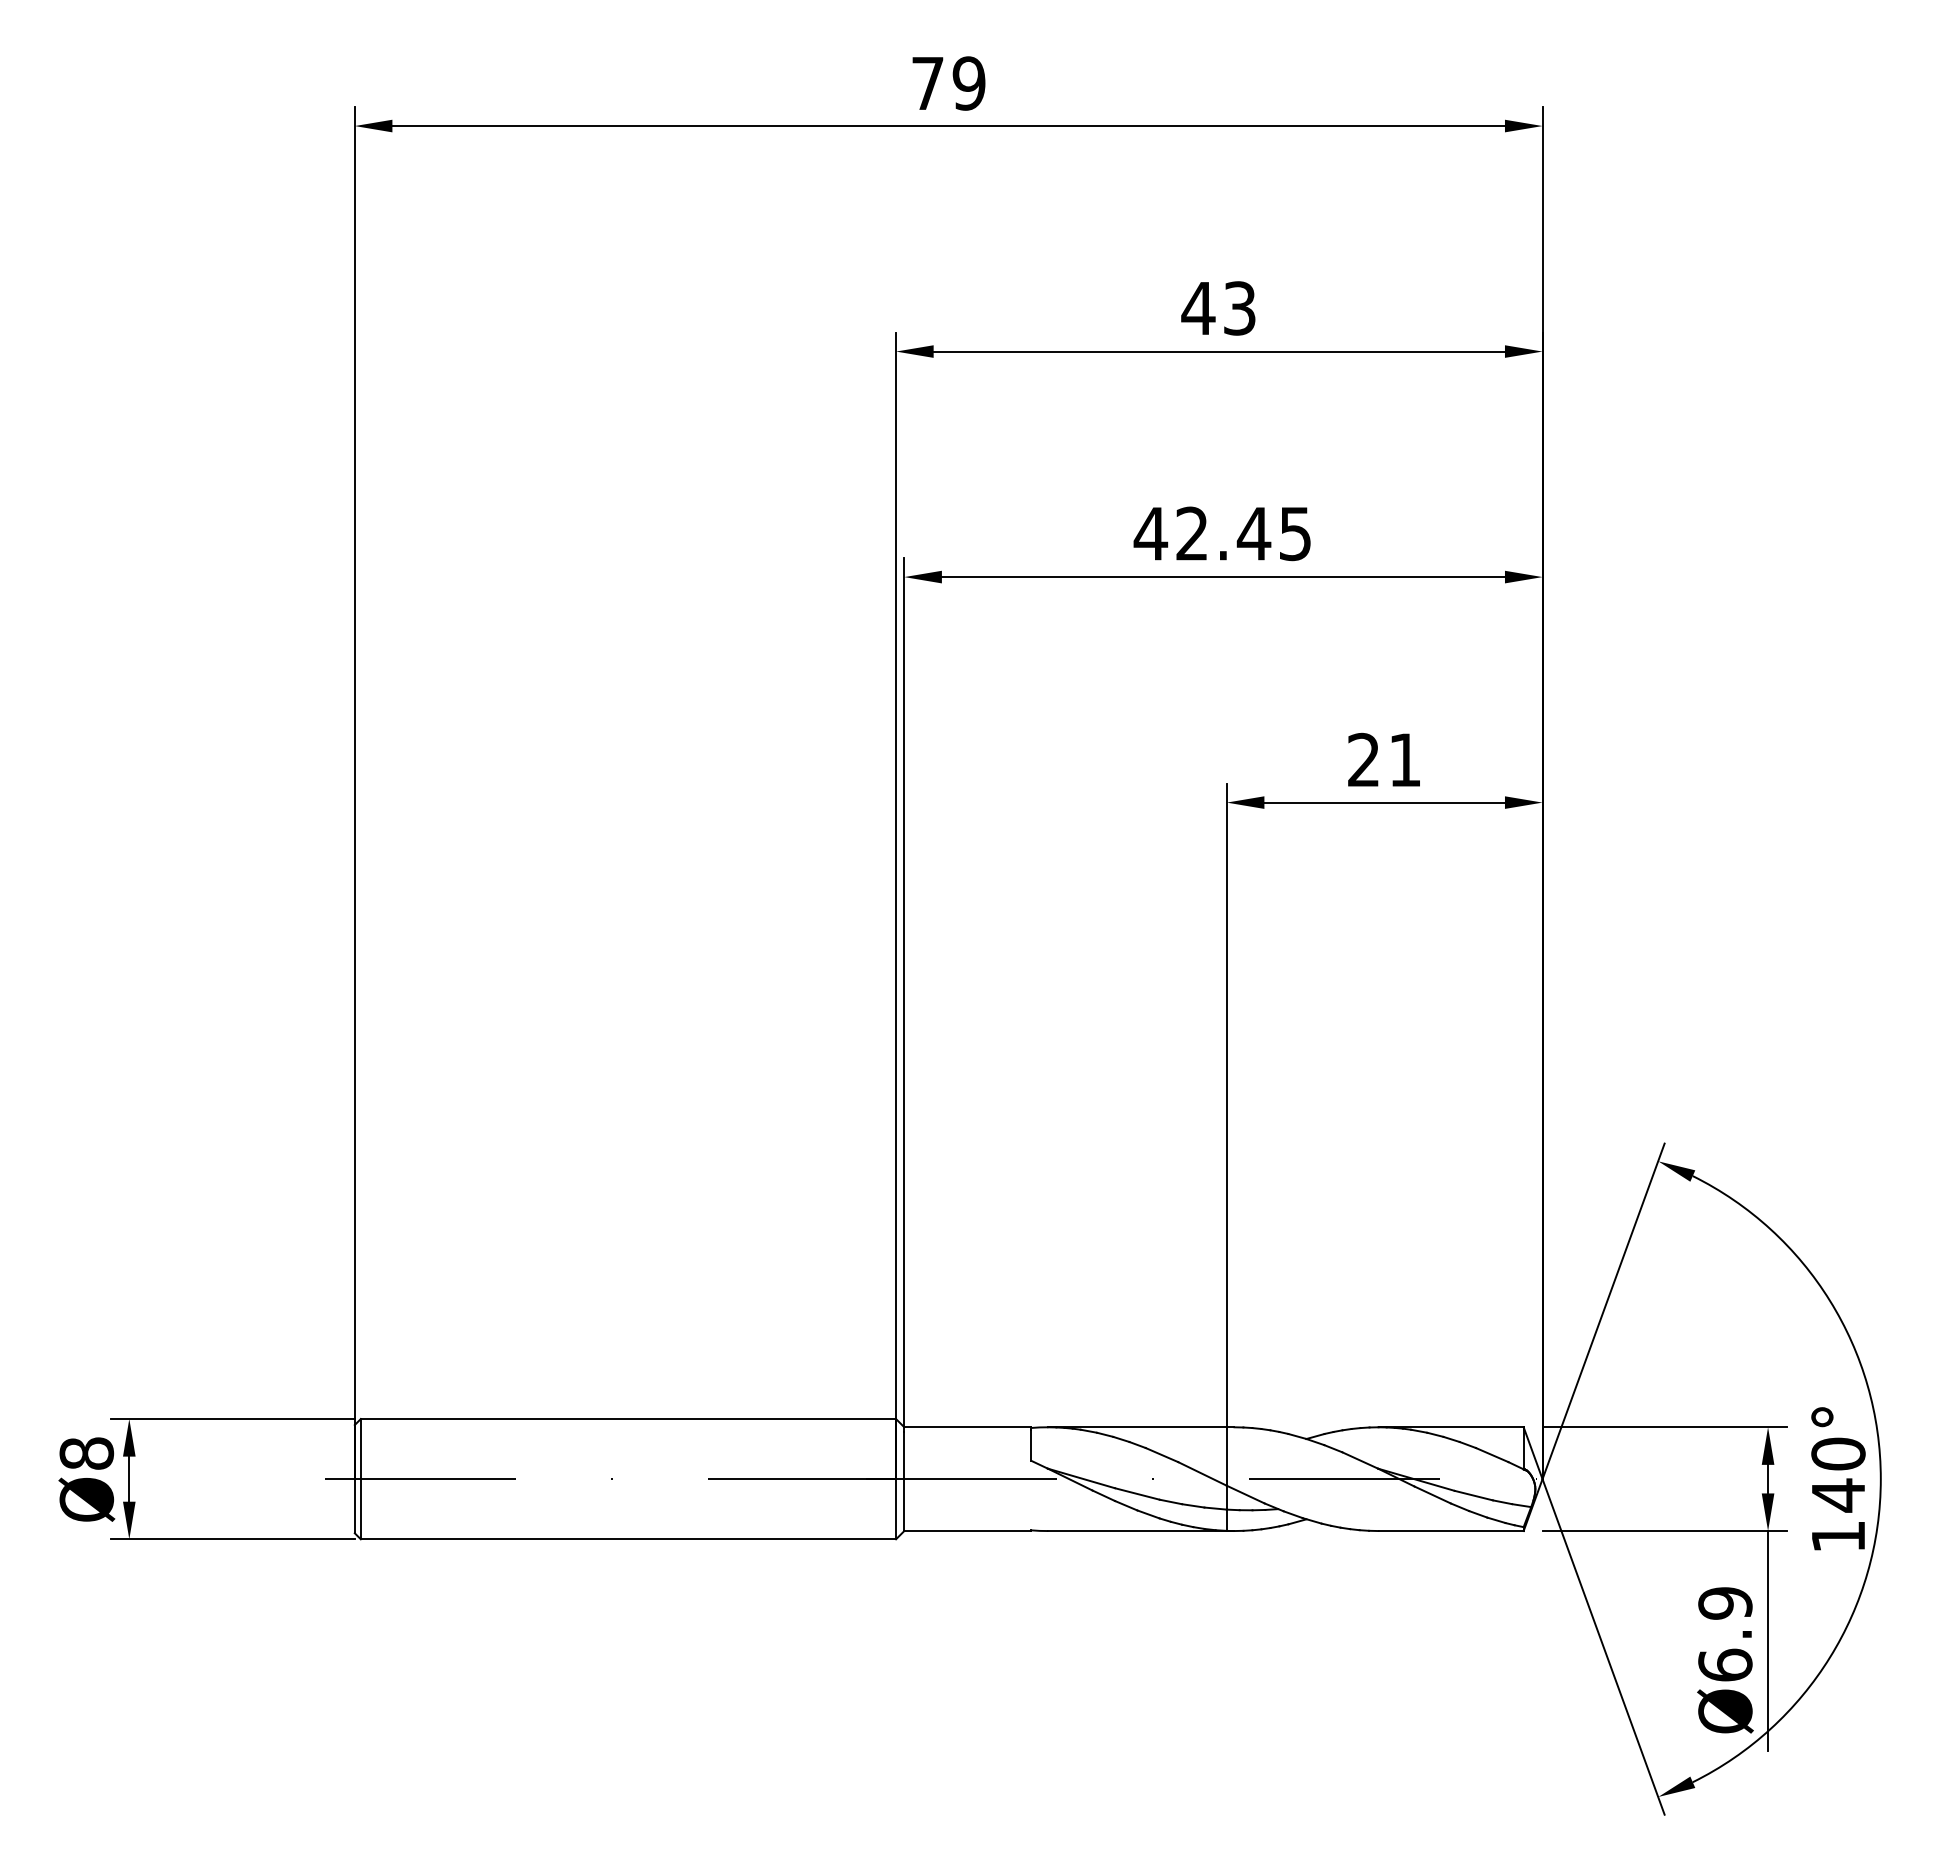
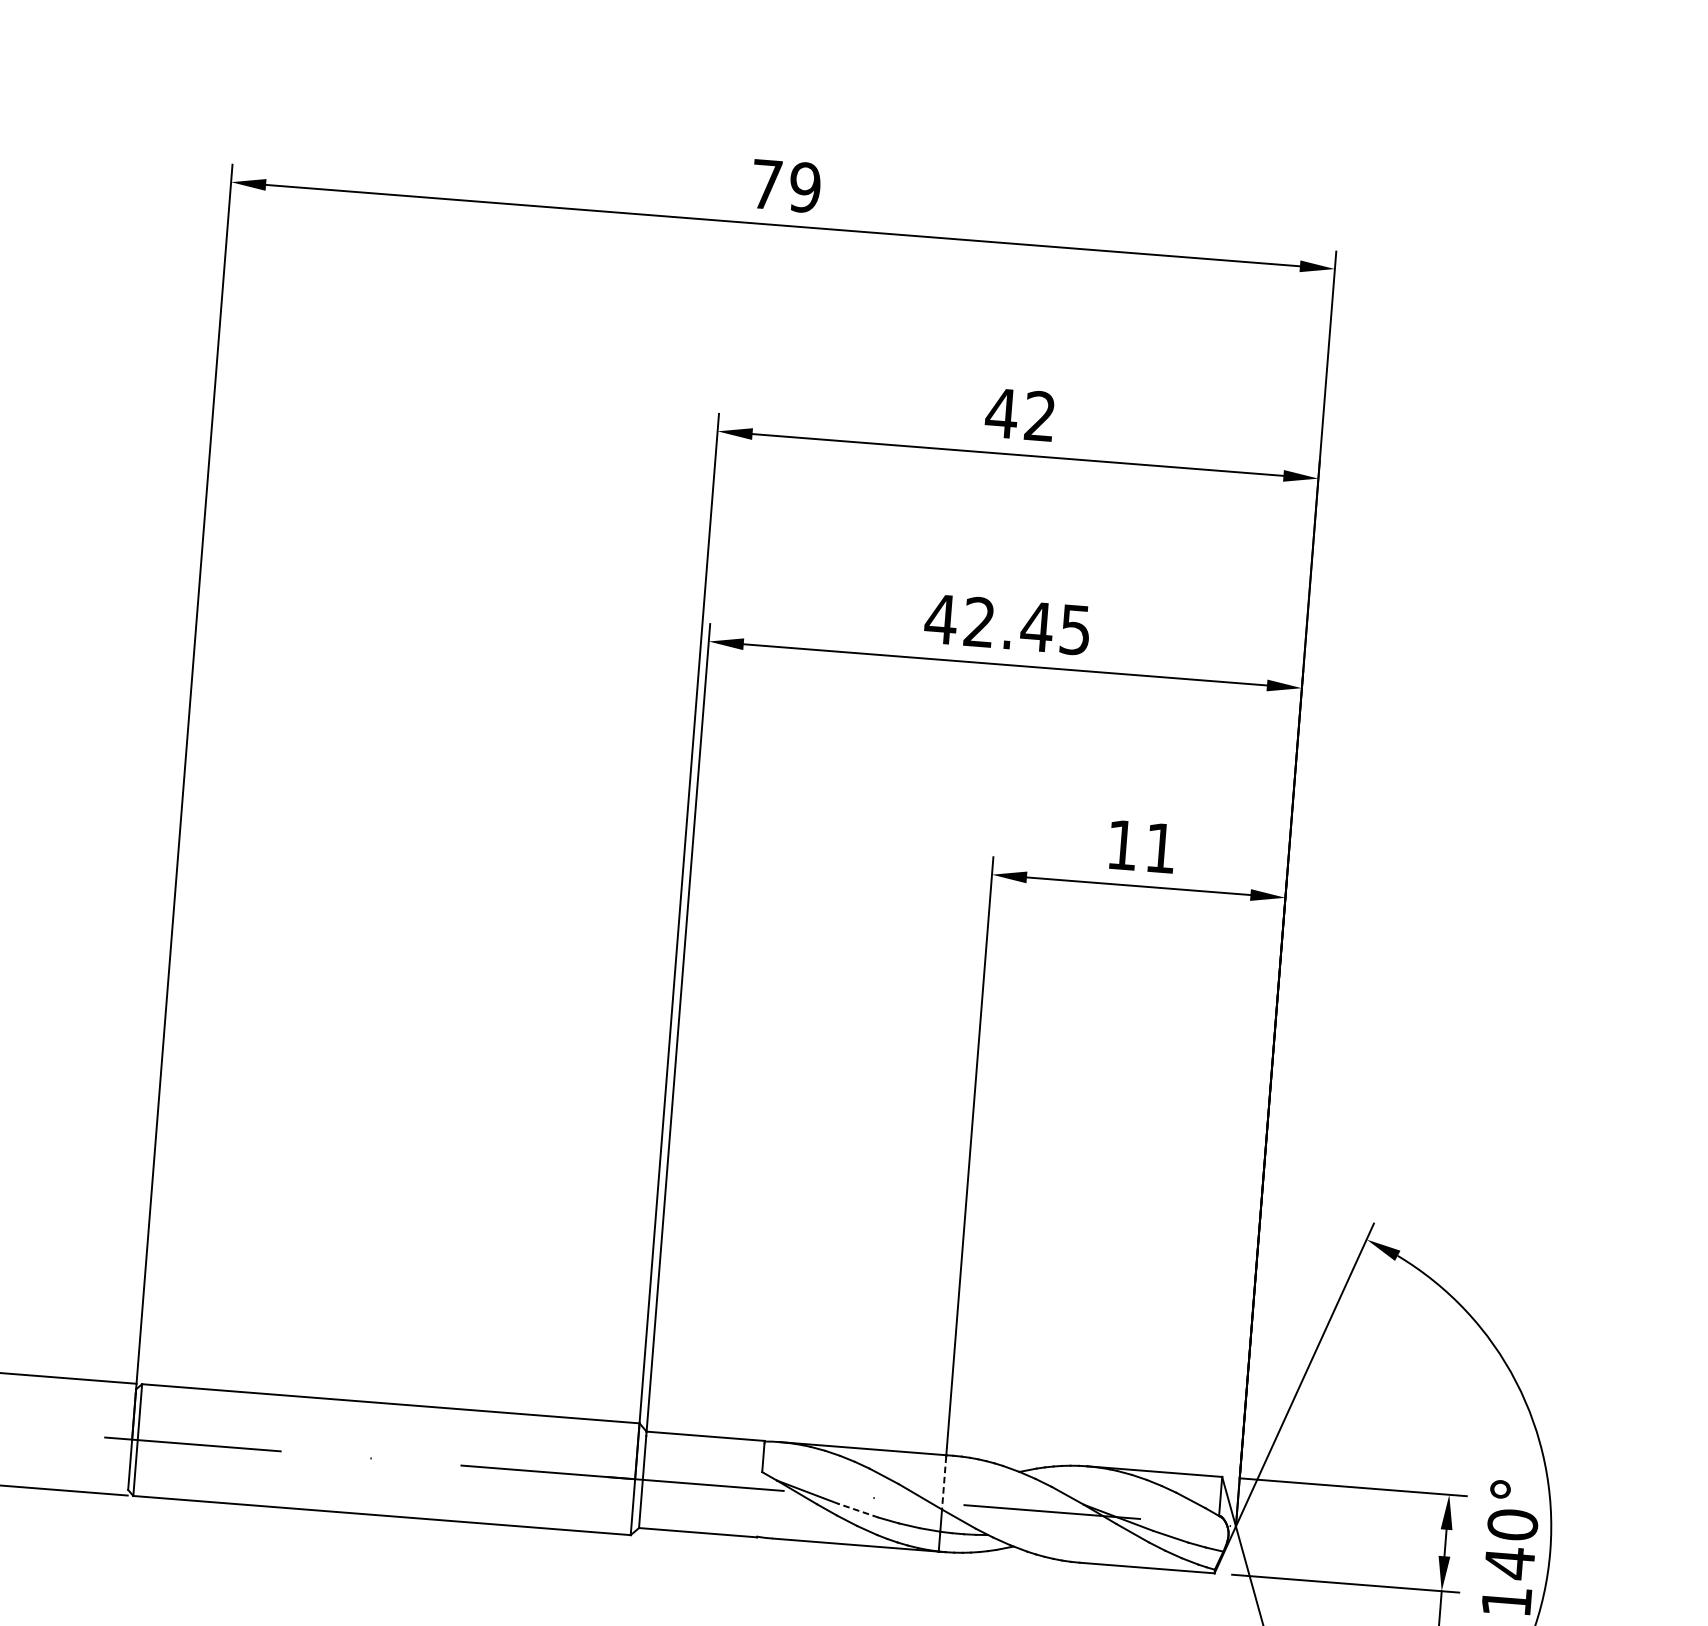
text: (1239, 308) -> (1039, 416), 43 -> 42
text: (1363, 759) -> (1122, 844), 21 -> 11
line: (1226, 1457) -> (943, 1483), solid -> dashed
line: (1136, 1493) -> (857, 1510), solid -> dashed

